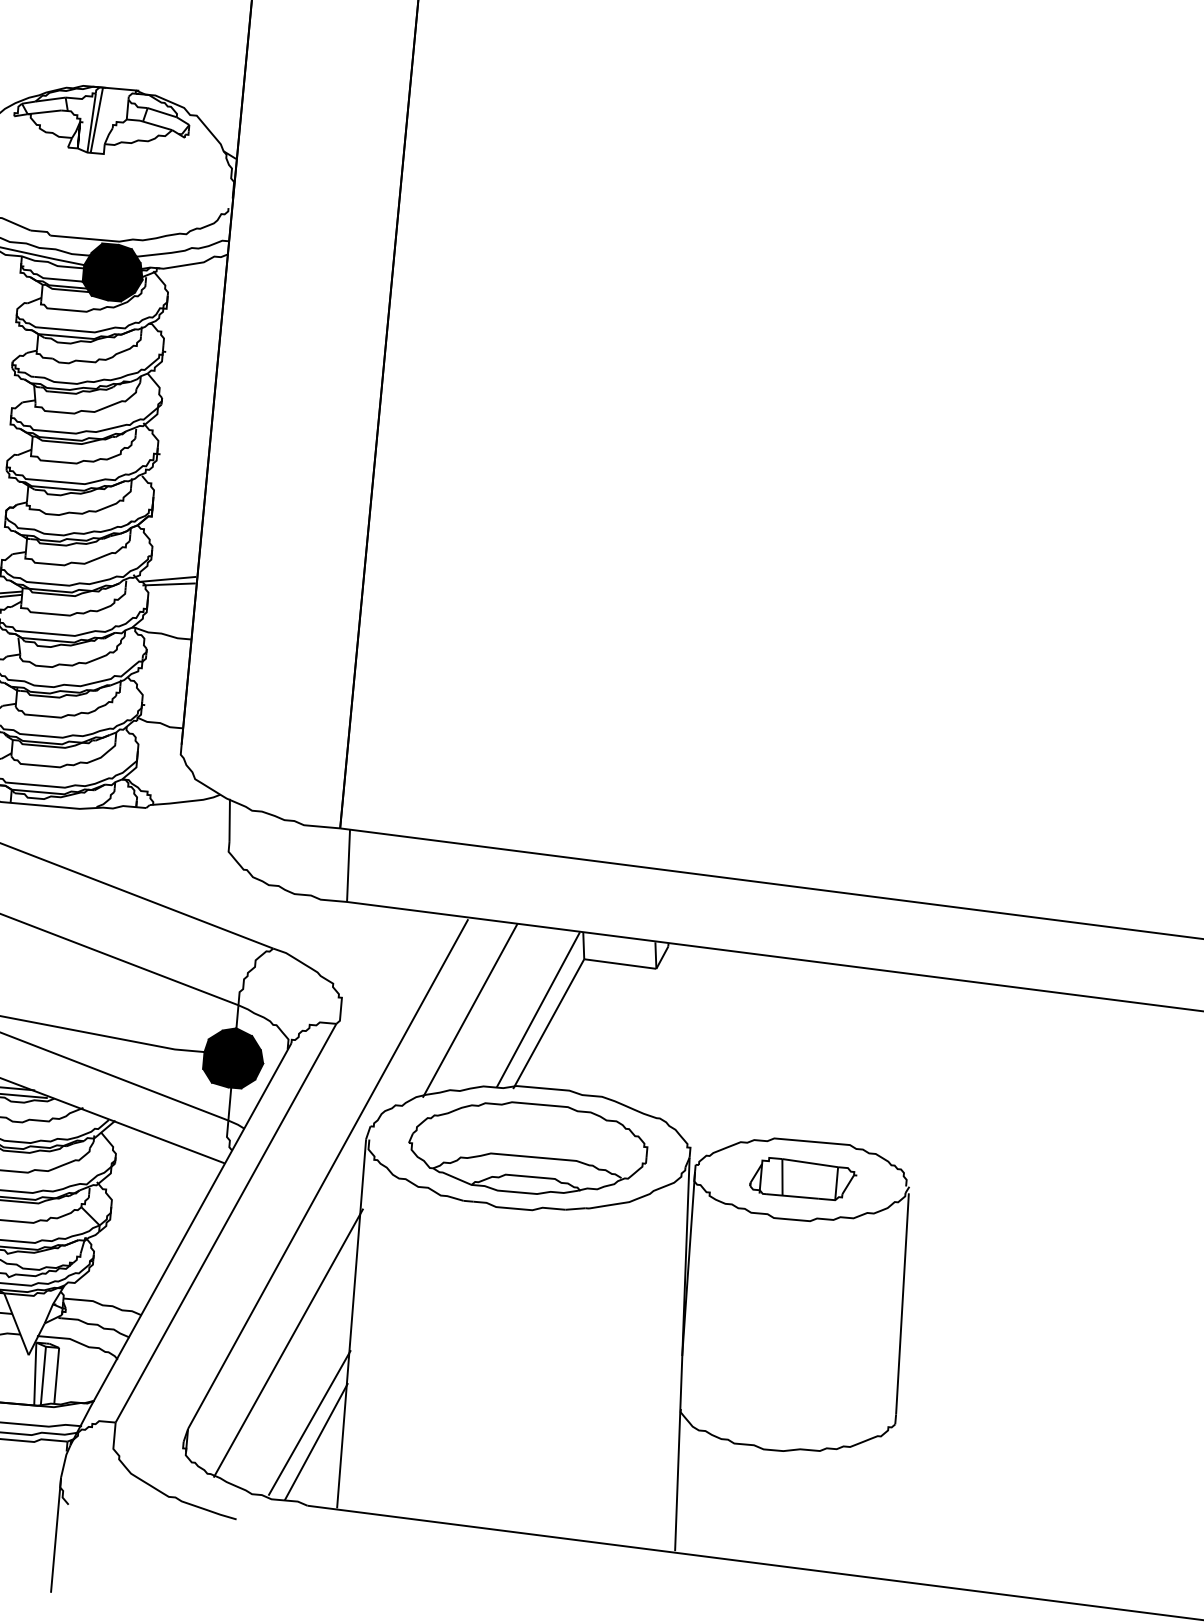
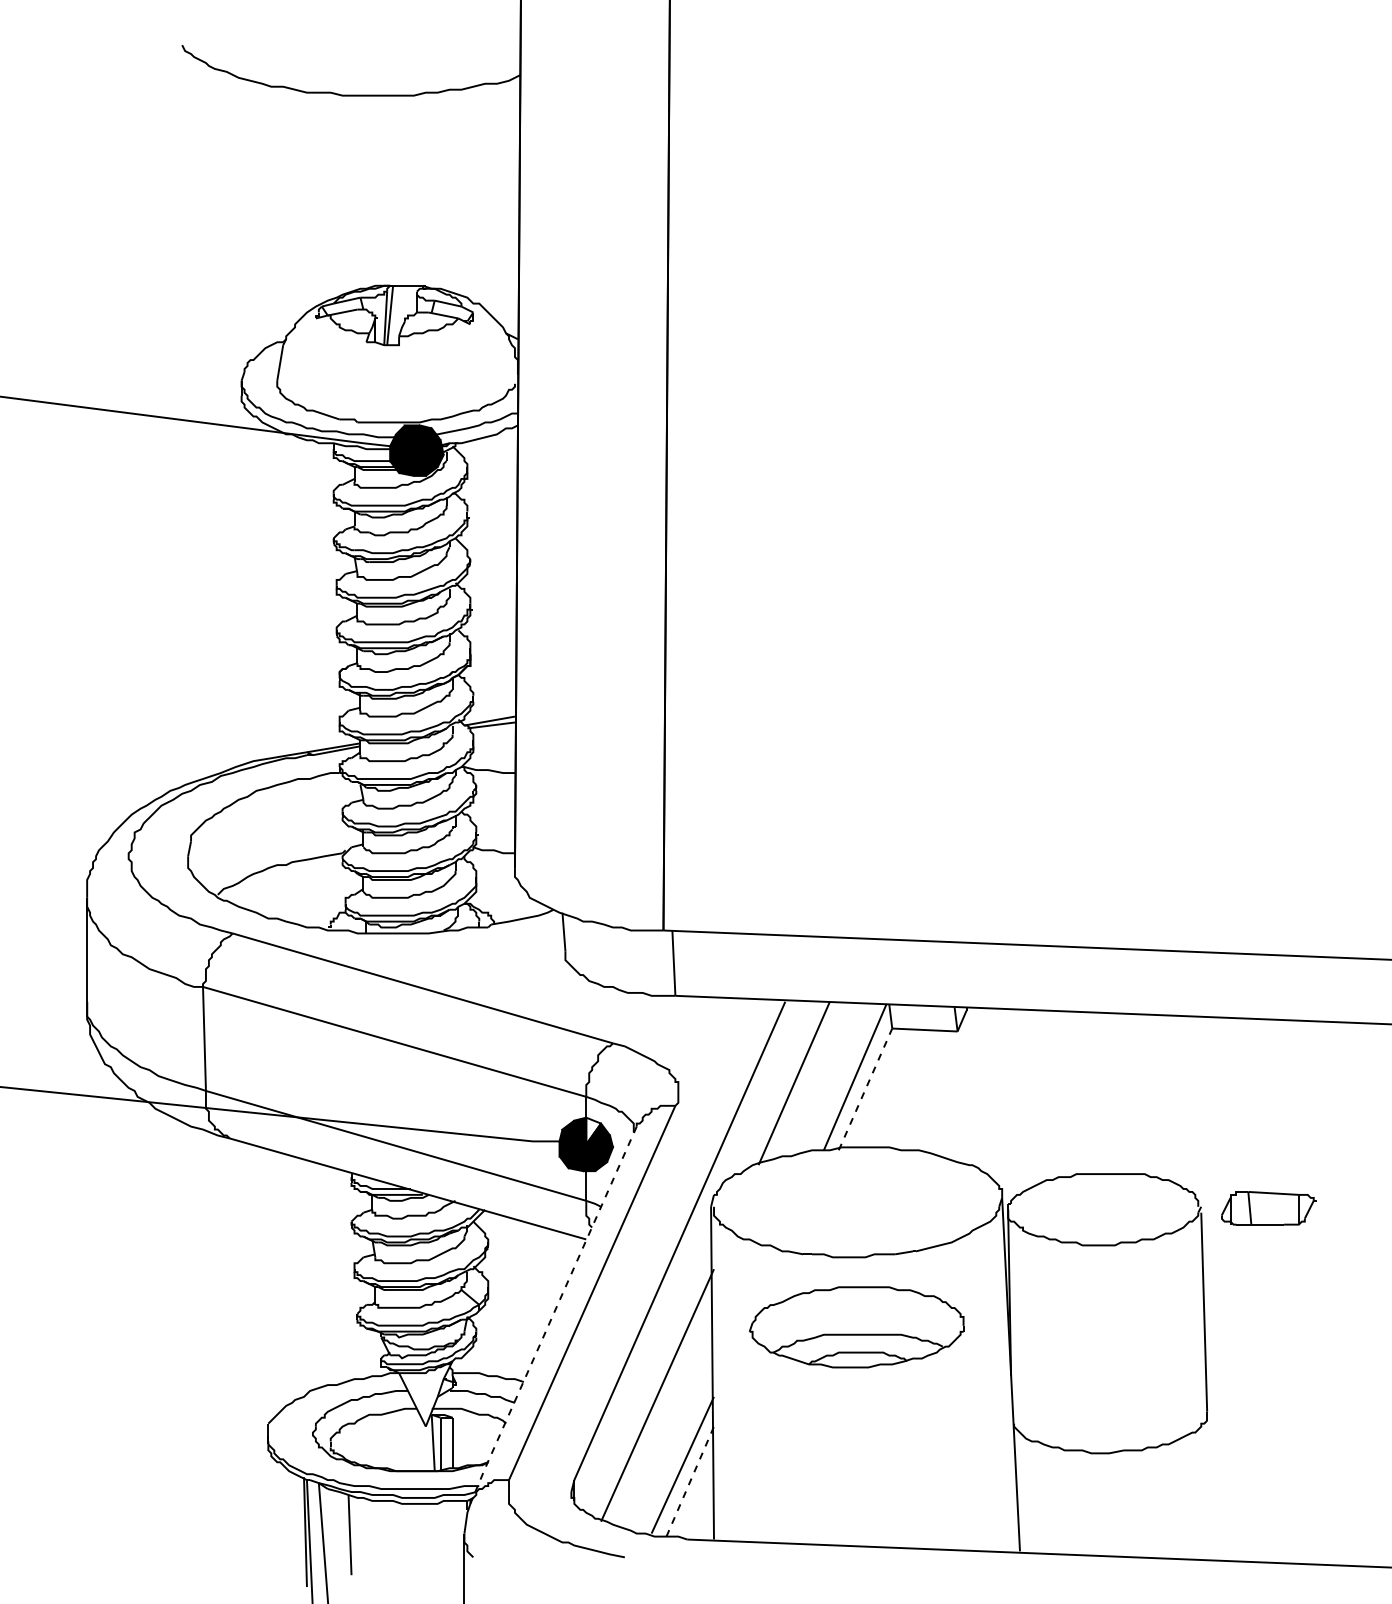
line: (548, 1023) -> (865, 1088), solid -> dashed
fill: (243, 1043) -> (593, 1130), removed
part: (527, 1148) -> (856, 1327), moved
part: (803, 1179) -> (1268, 1208), moved
line: (179, 1244) -> (552, 1315), solid -> dashed
line: (316, 1441) -> (690, 1481), solid -> dashed

